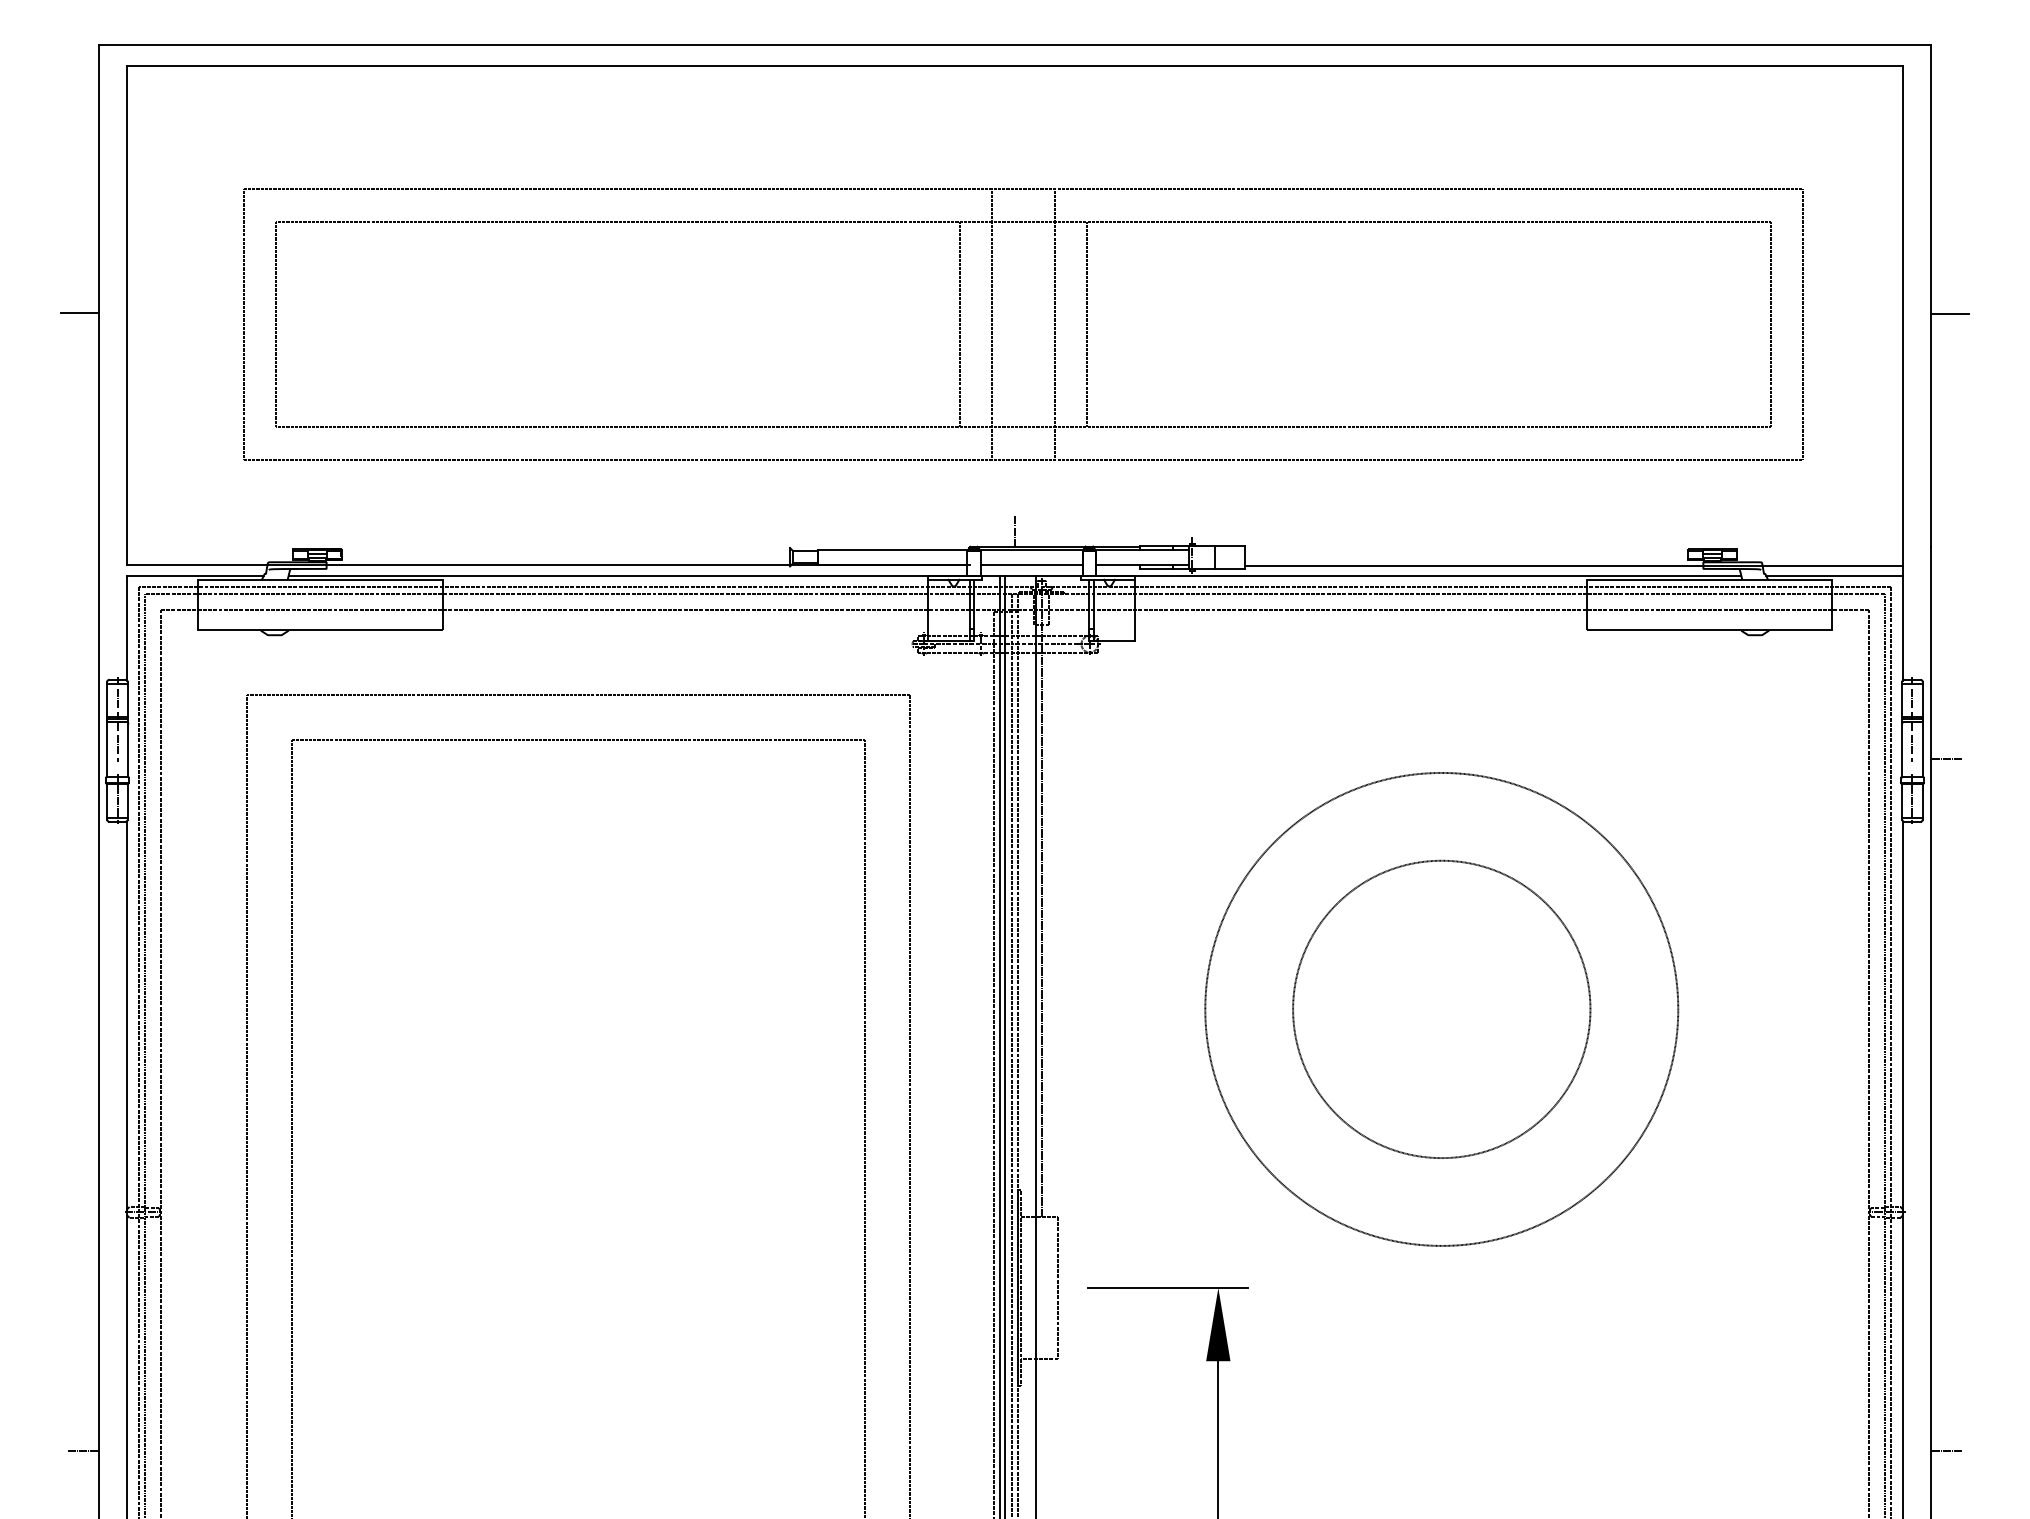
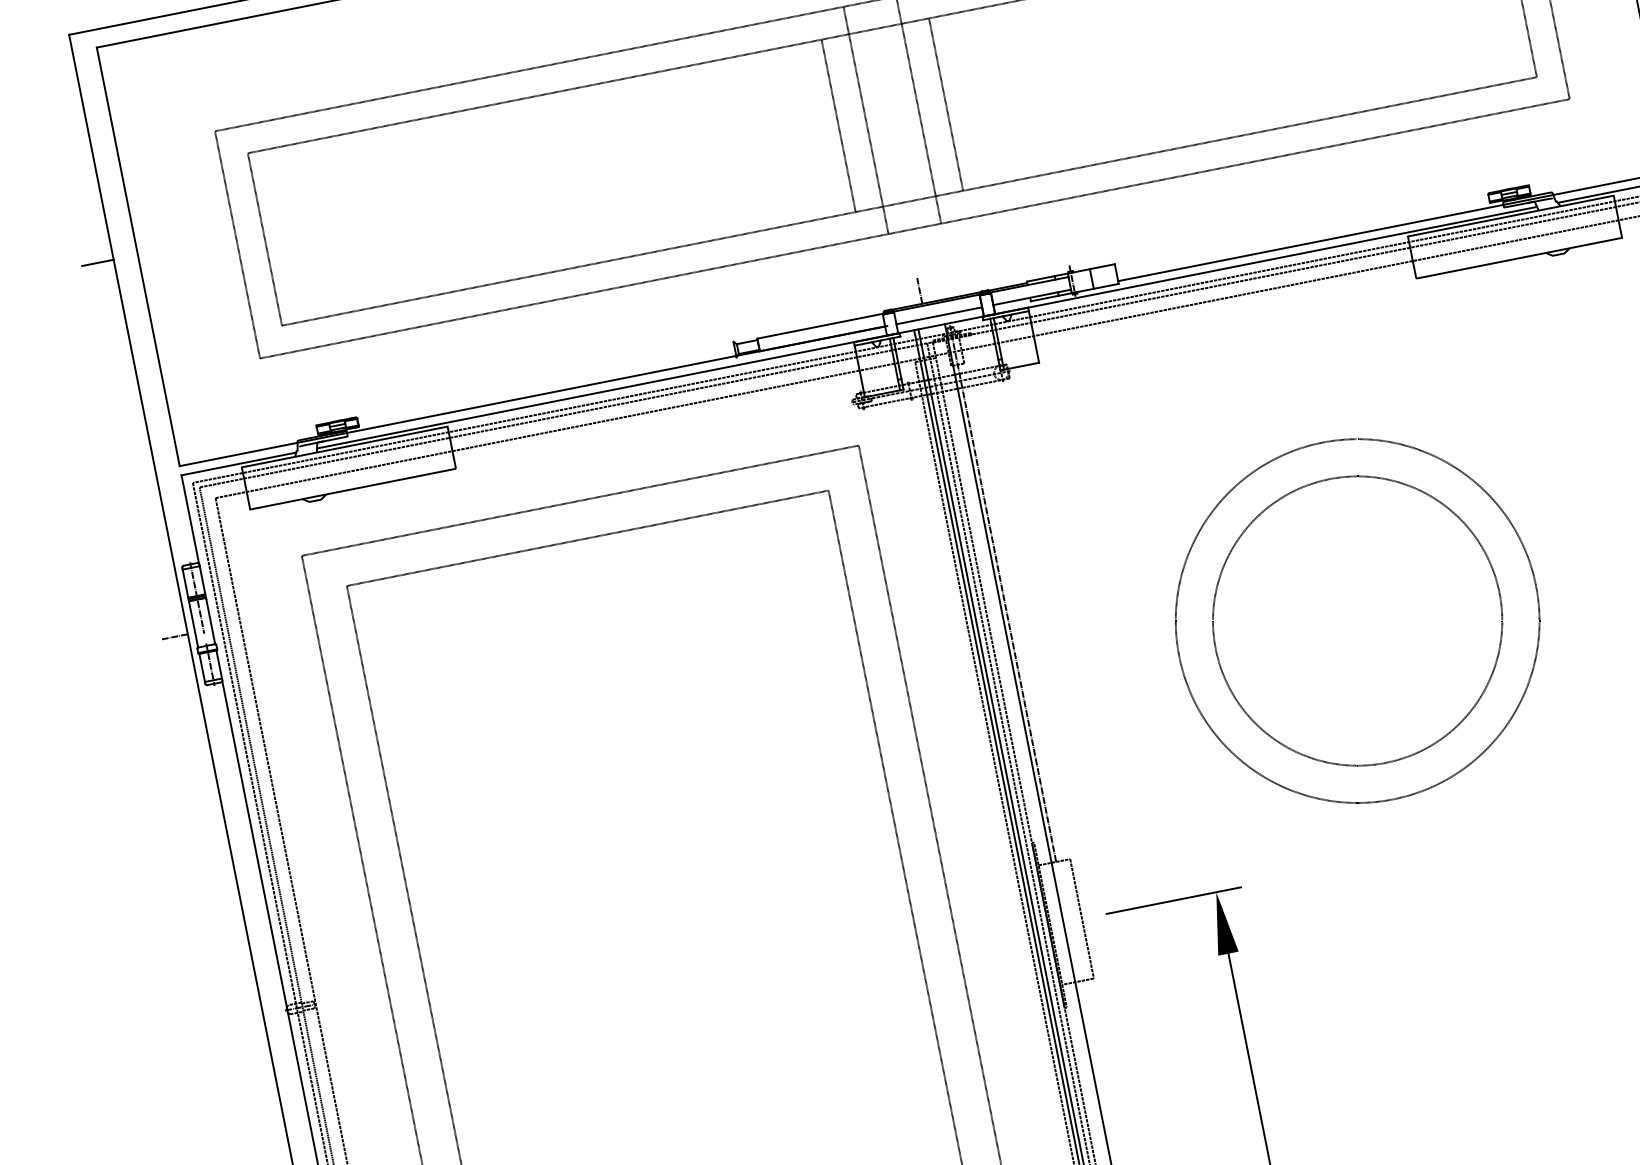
line: (82, 759) -> (174, 637), added
circle: (1441, 1009) -> (1357, 621), size x0.71
circle: (1441, 1009) -> (1357, 621), size x1.43

